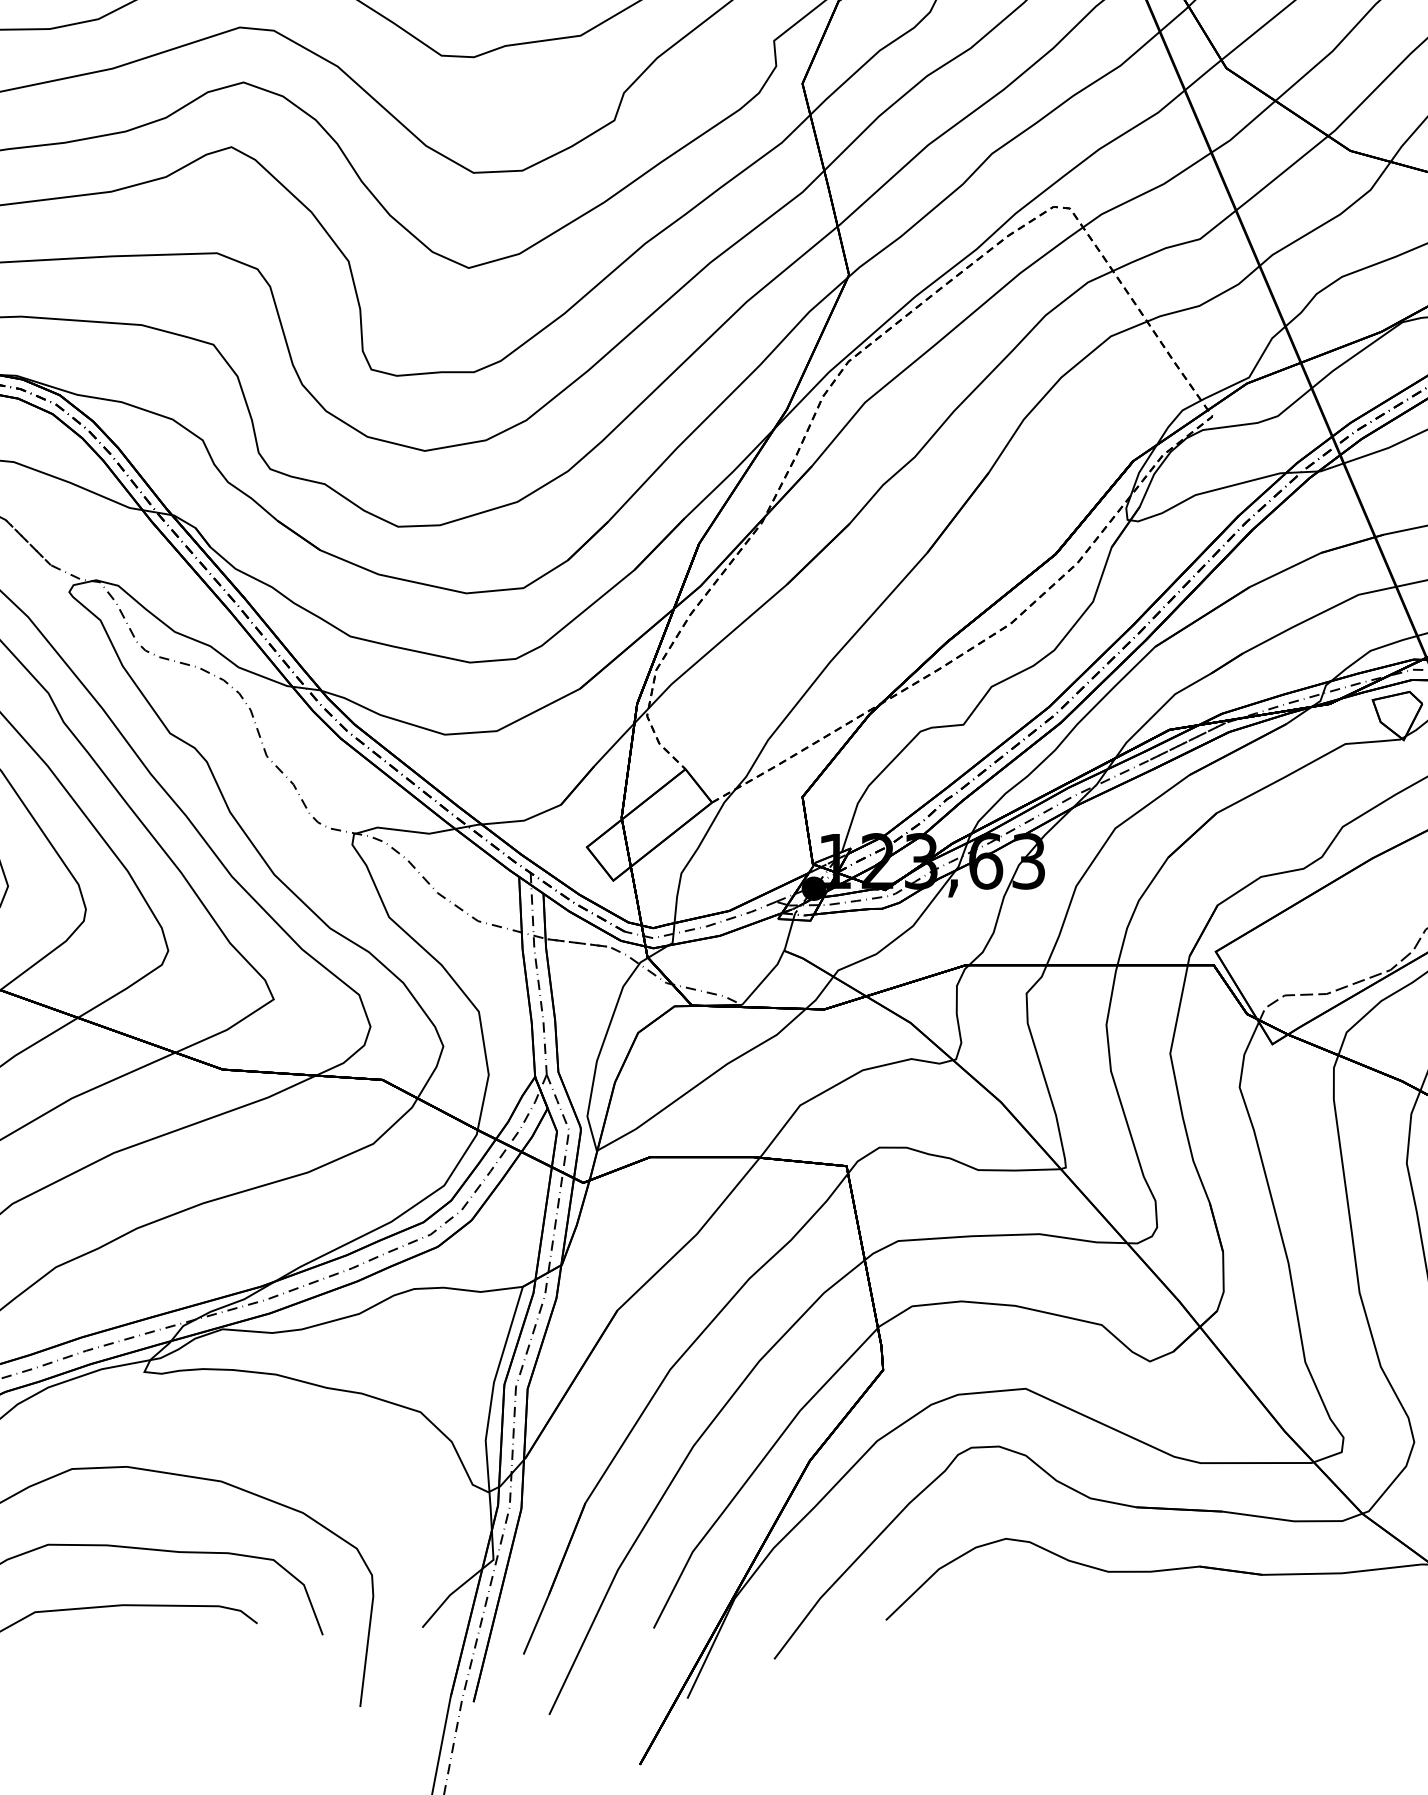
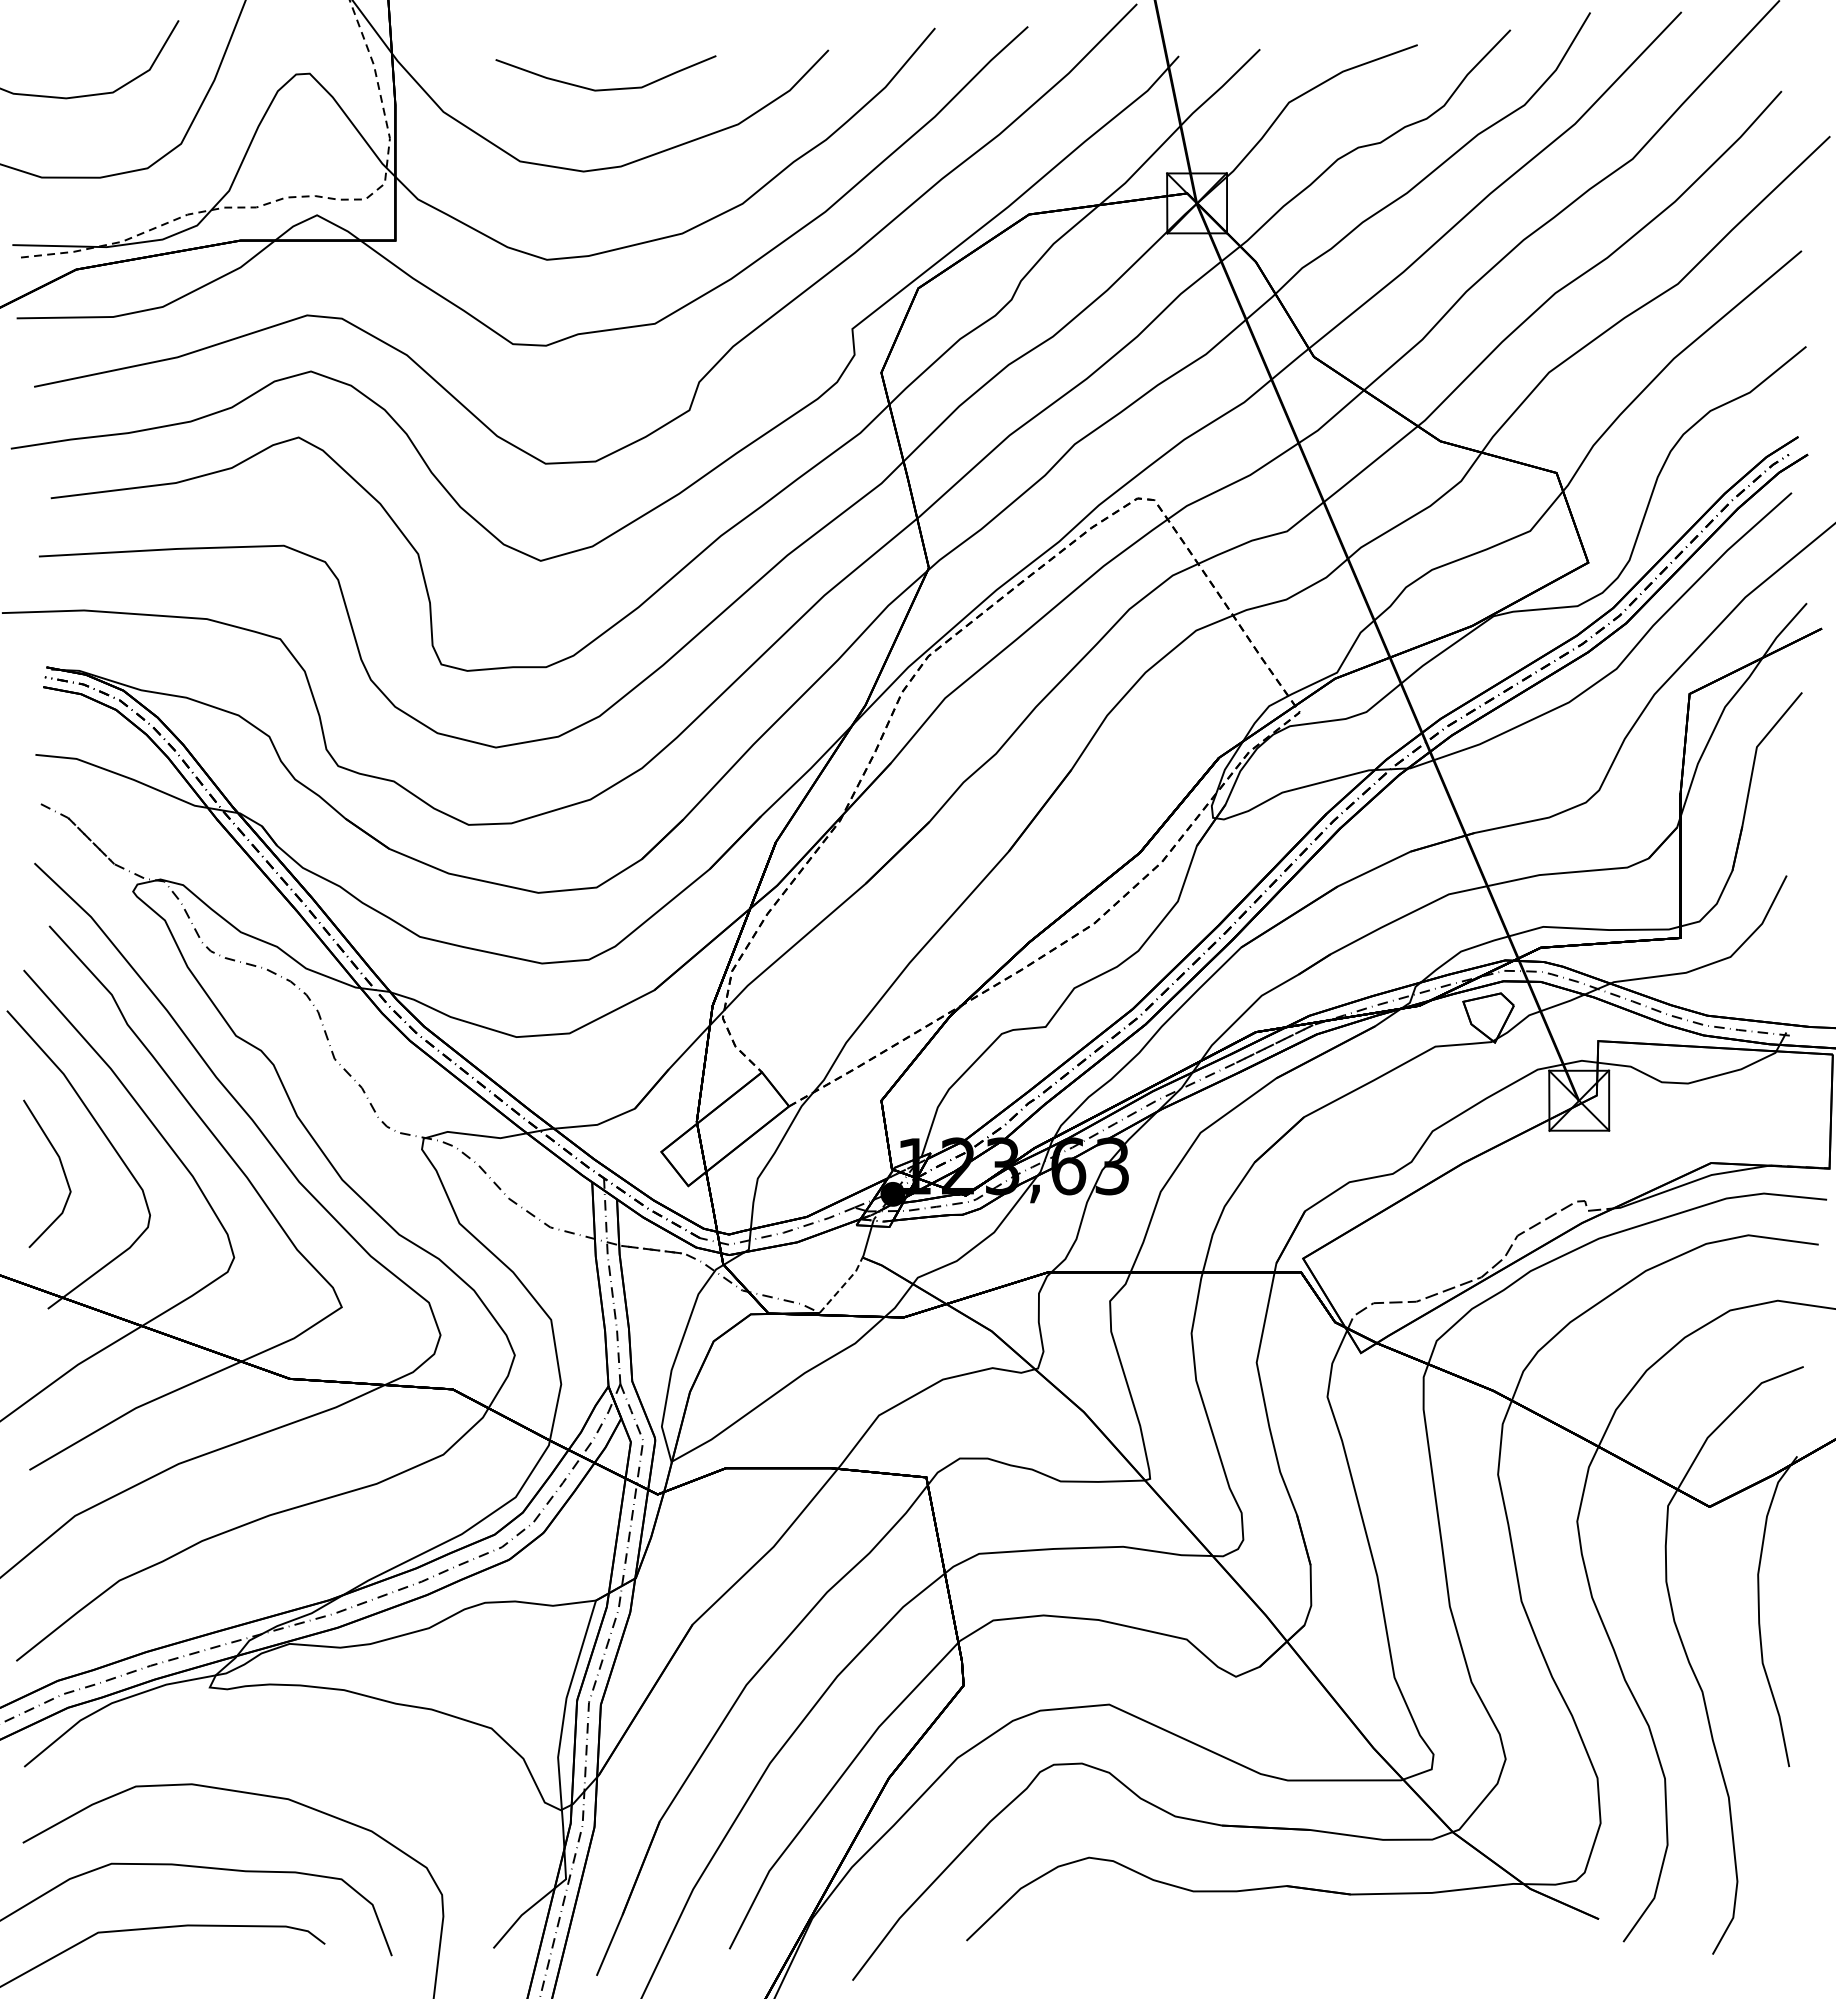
line: (765, 978) -> (843, 1285), solid -> dashed

